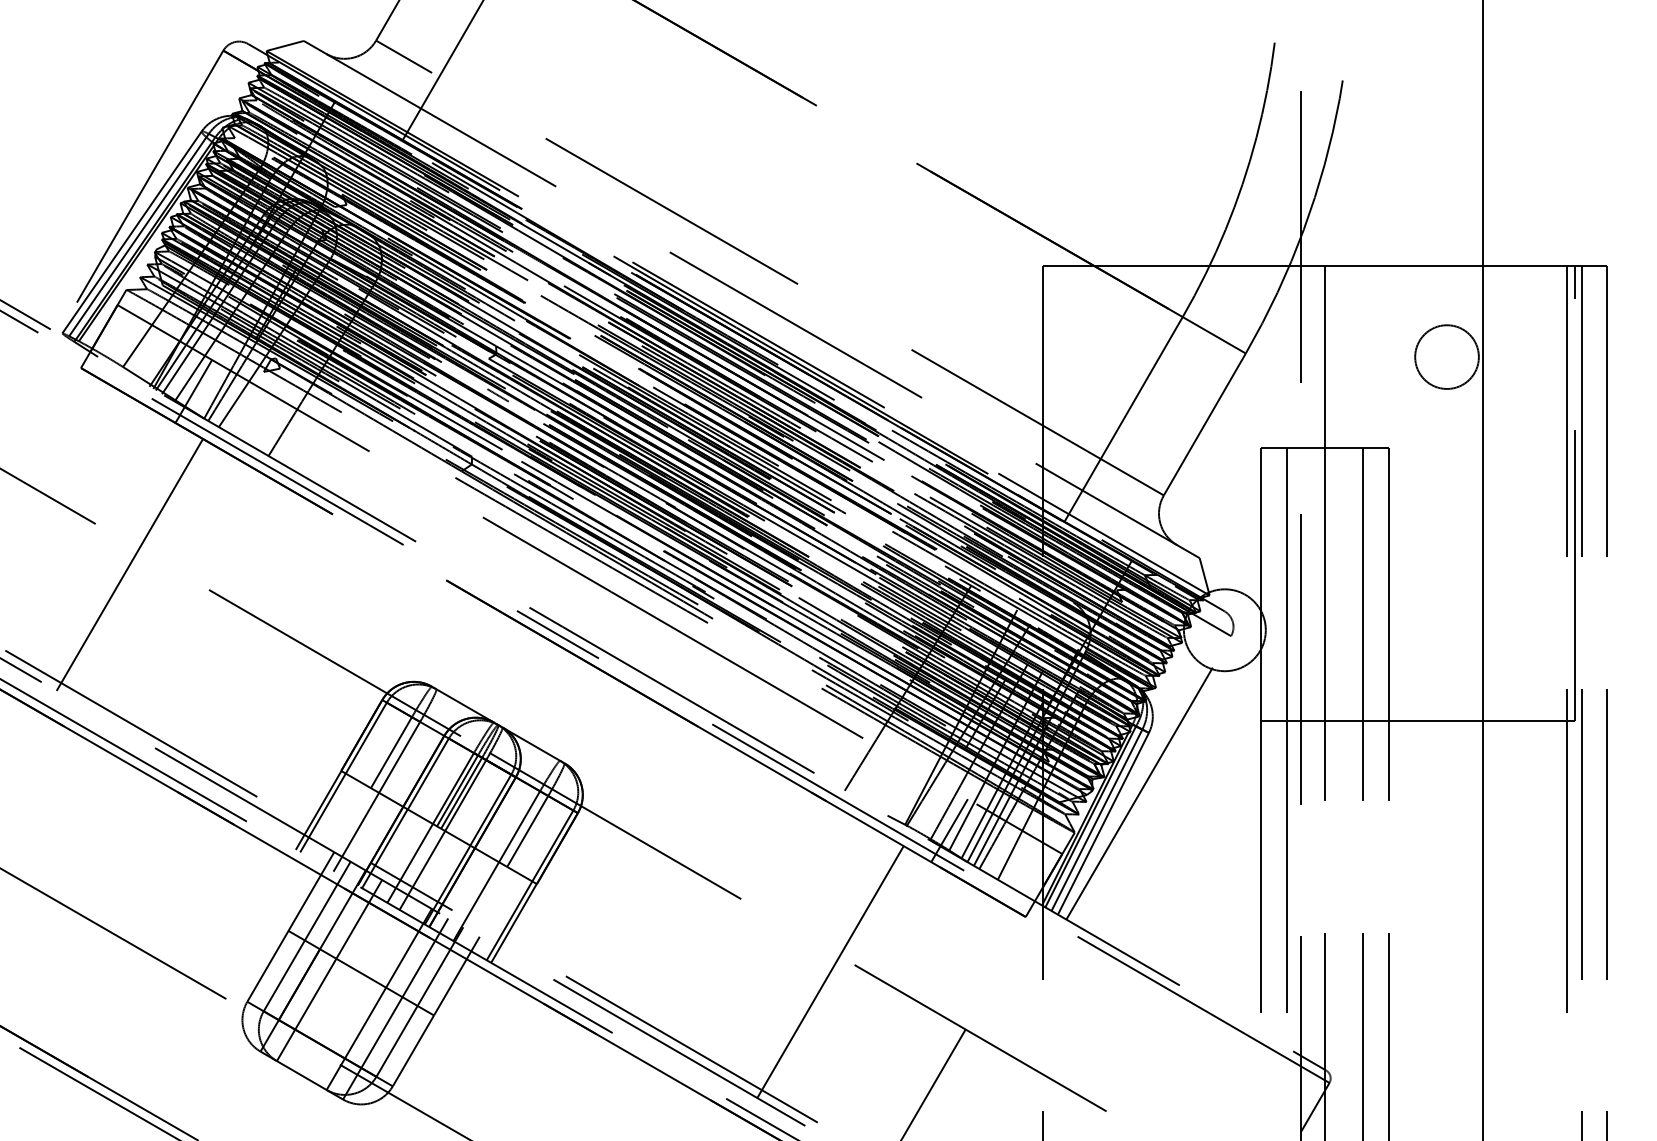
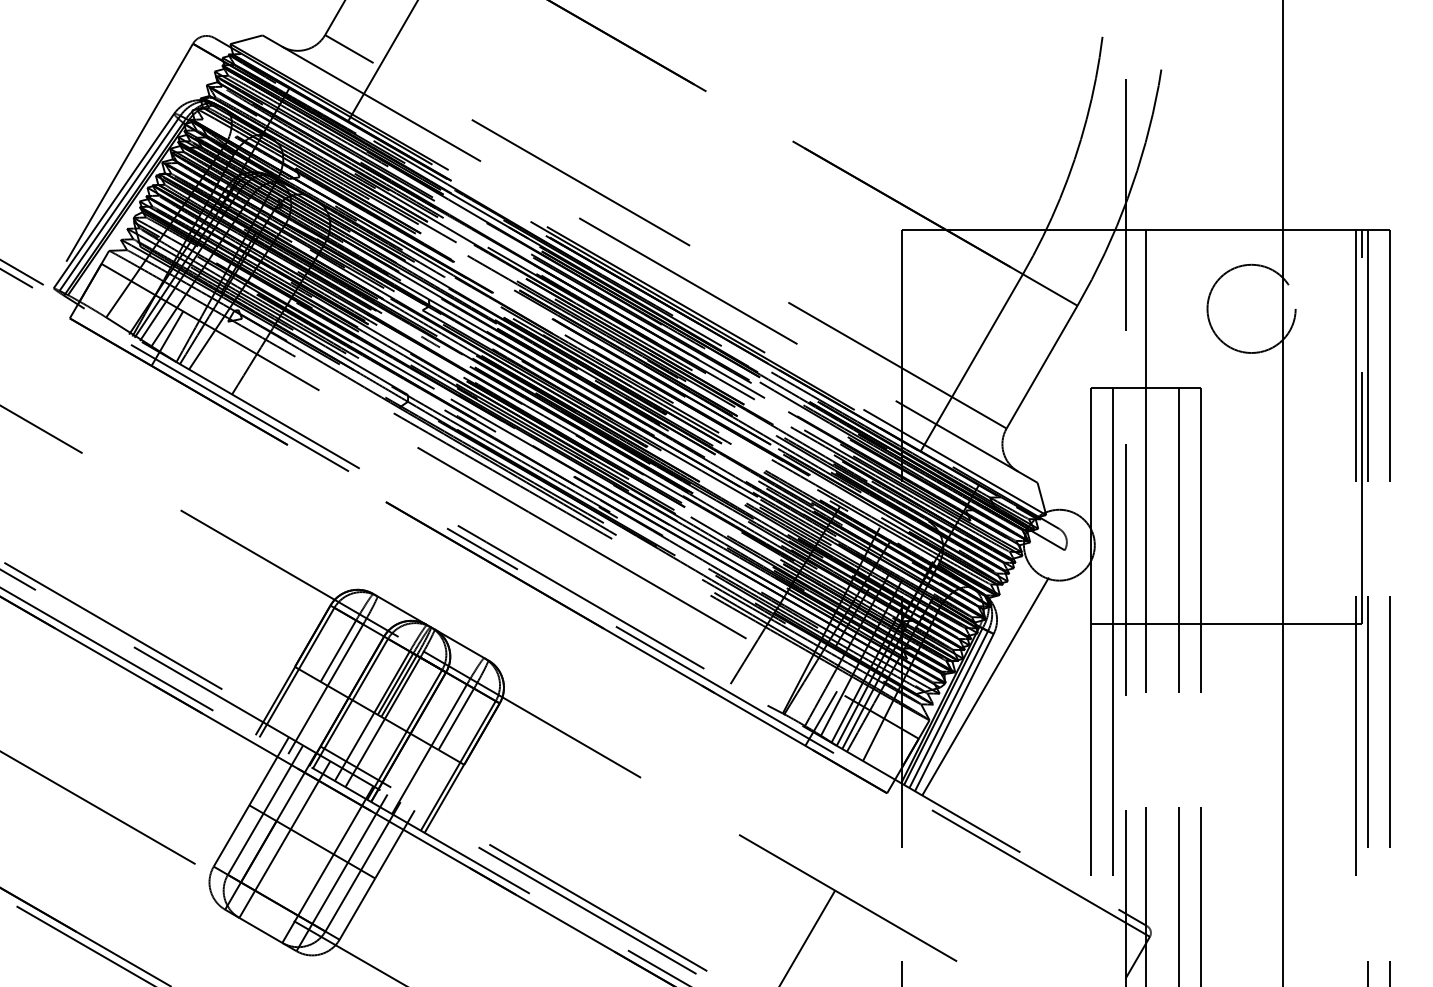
circle: (1446, 356) -> (1251, 308), size x1.6
line: (129, 564) -> (111, 488), removed
line: (830, 972) -> (718, 841), removed

